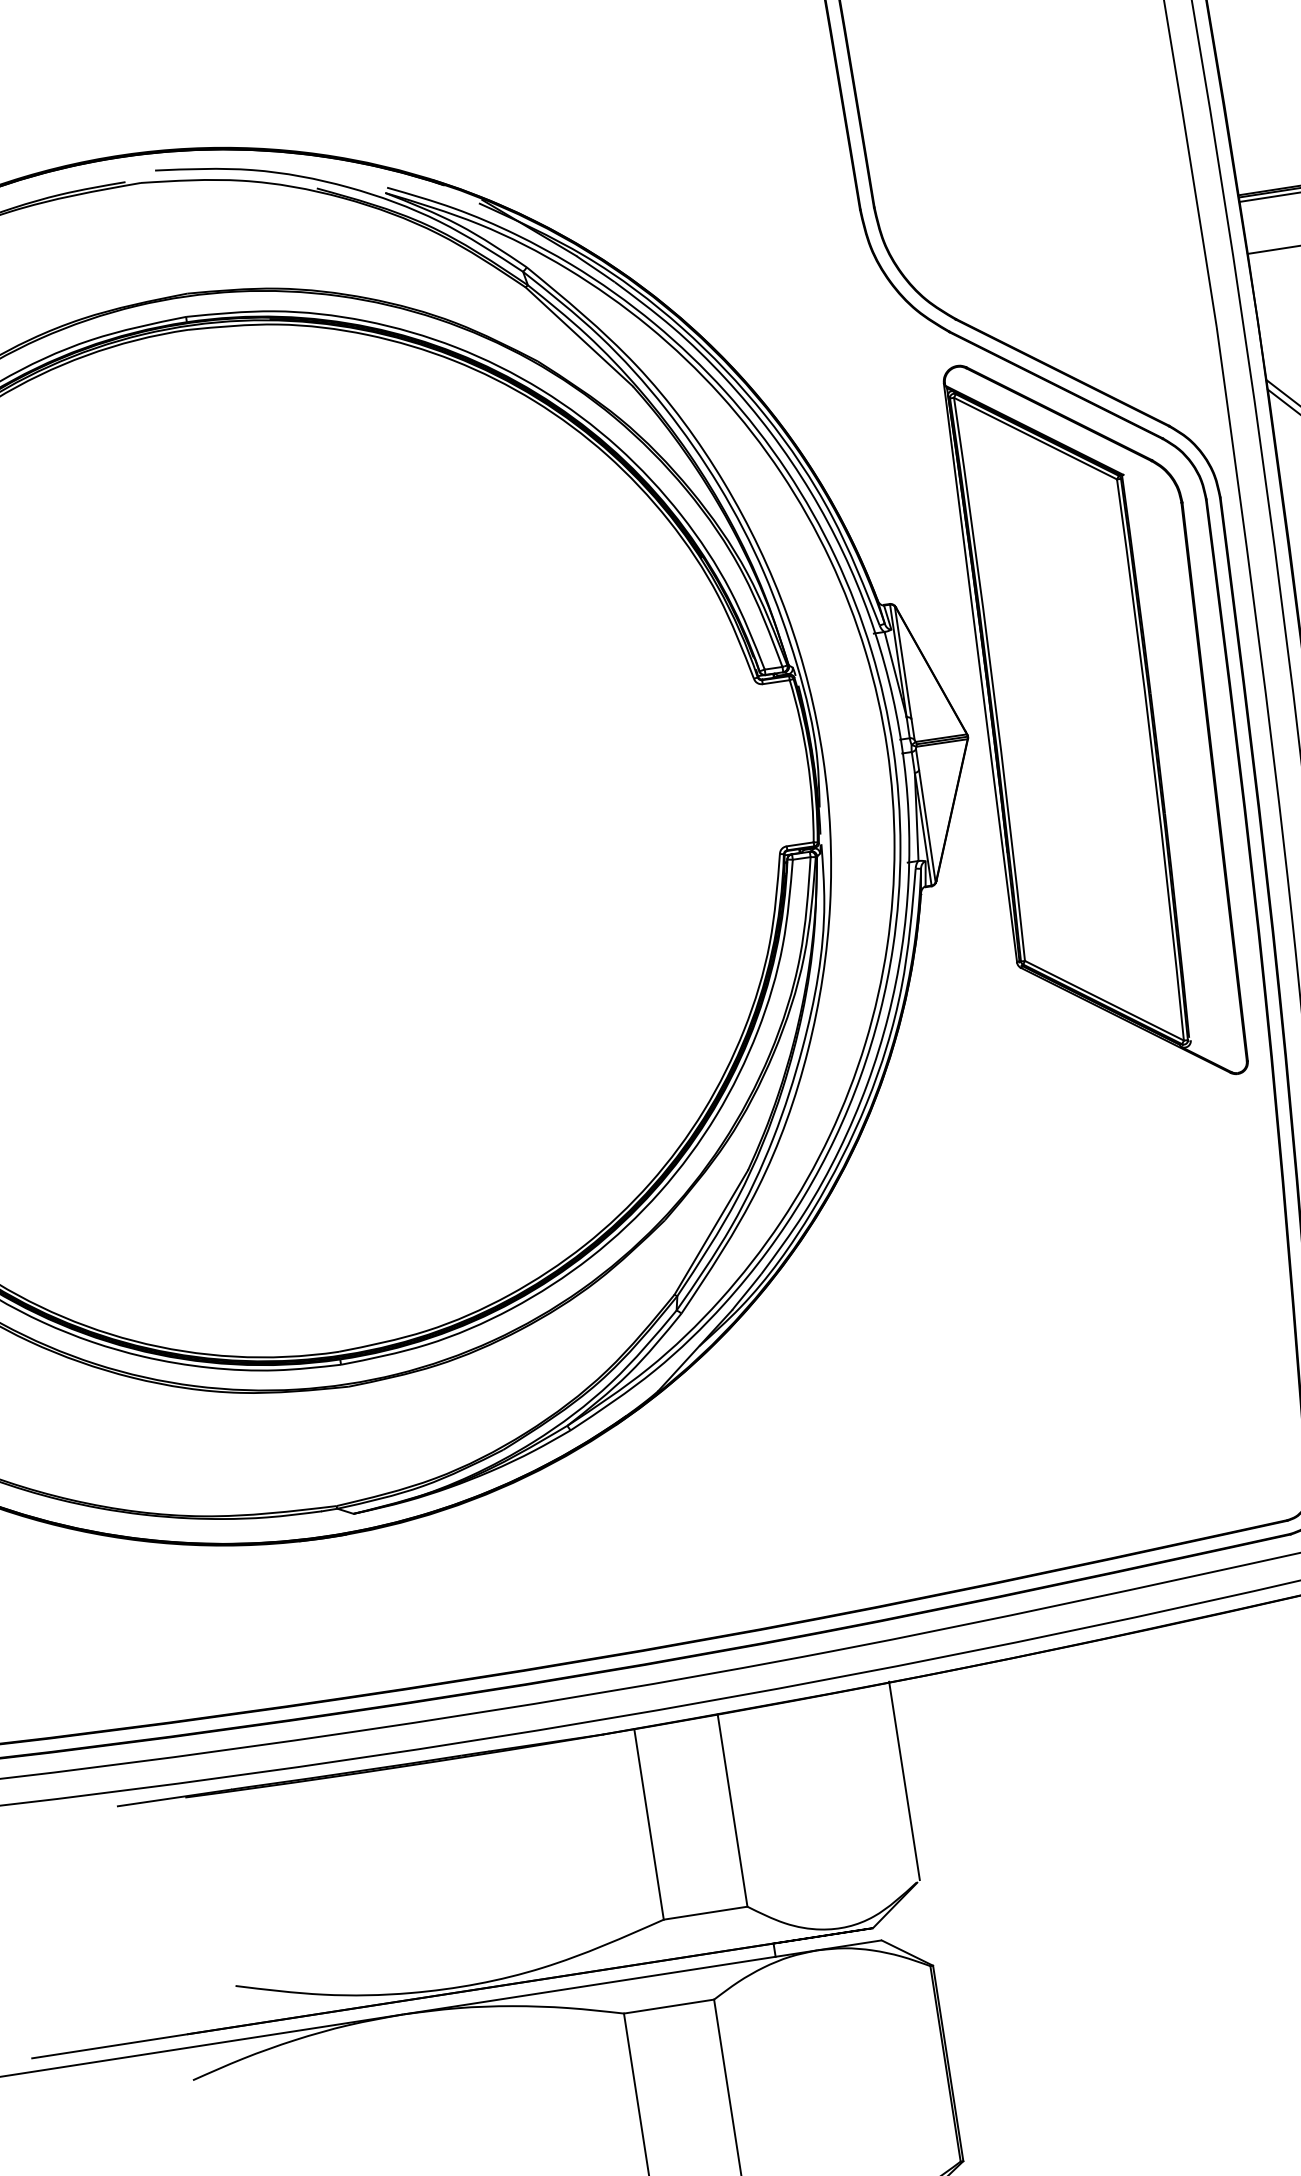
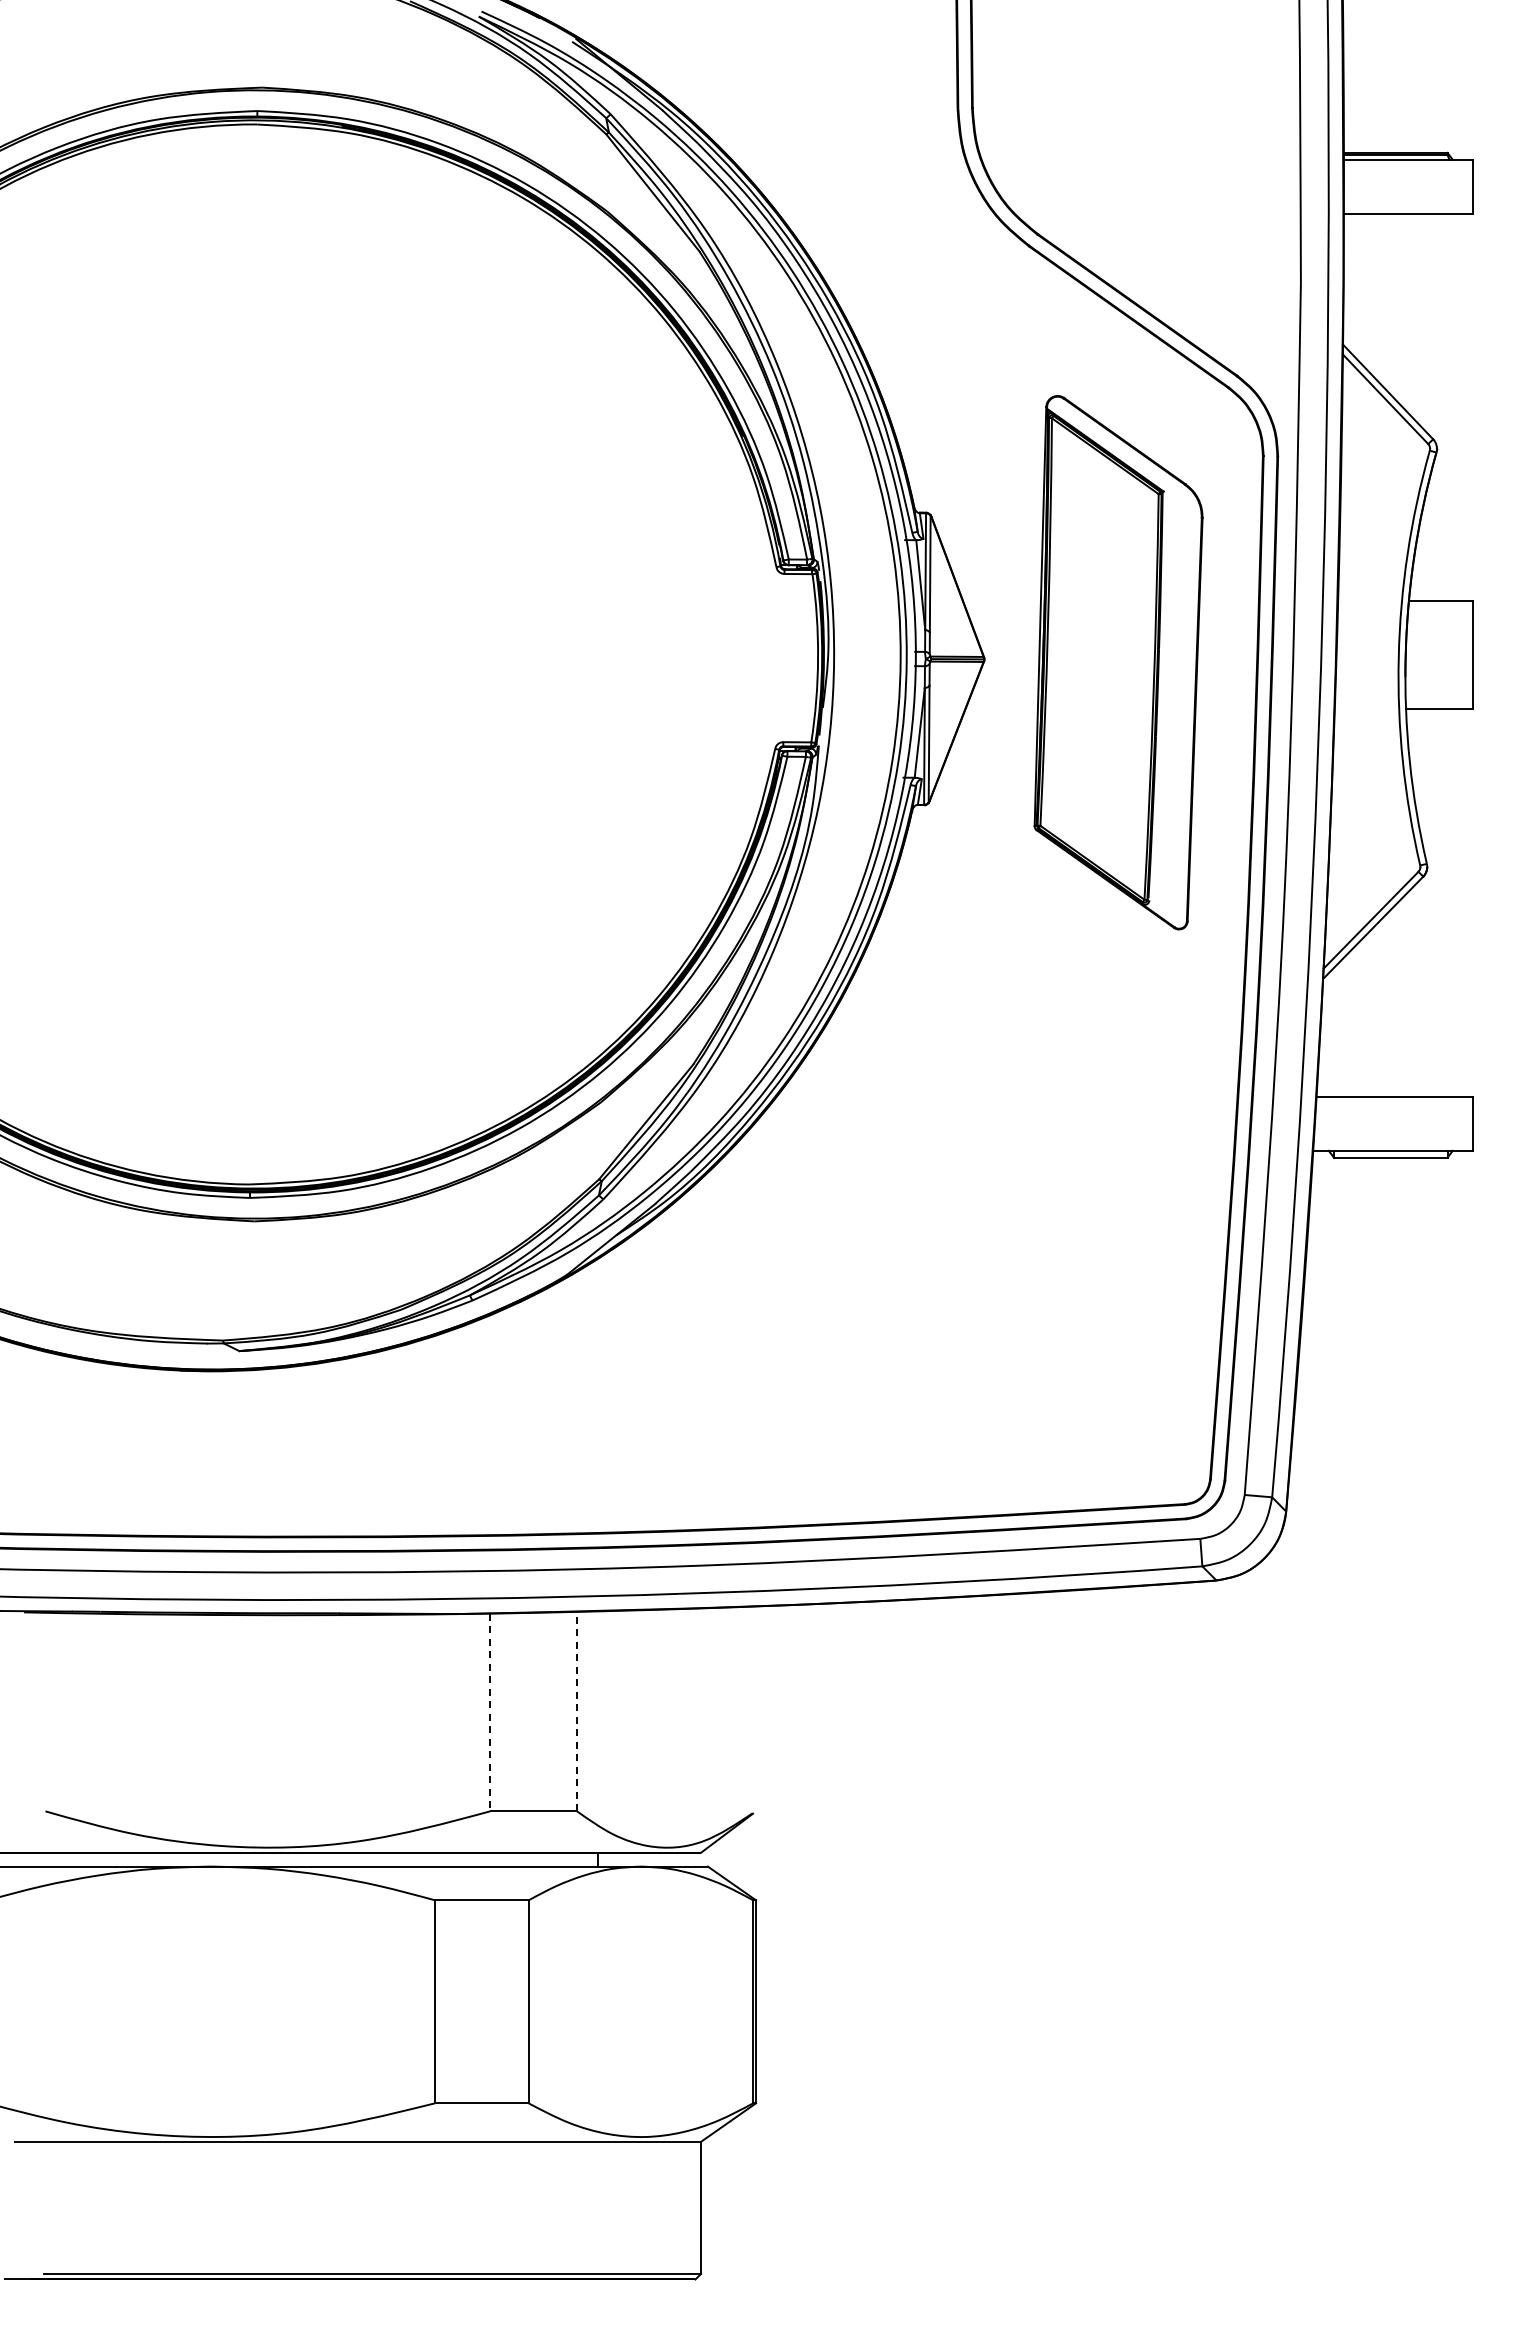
part: (1097, 719) -> (1118, 662), size x0.7
line: (904, 1780) -> (756, 1708), removed
line: (733, 1810) -> (577, 1711), solid -> dashed
line: (649, 1824) -> (490, 1712), solid -> dashed

